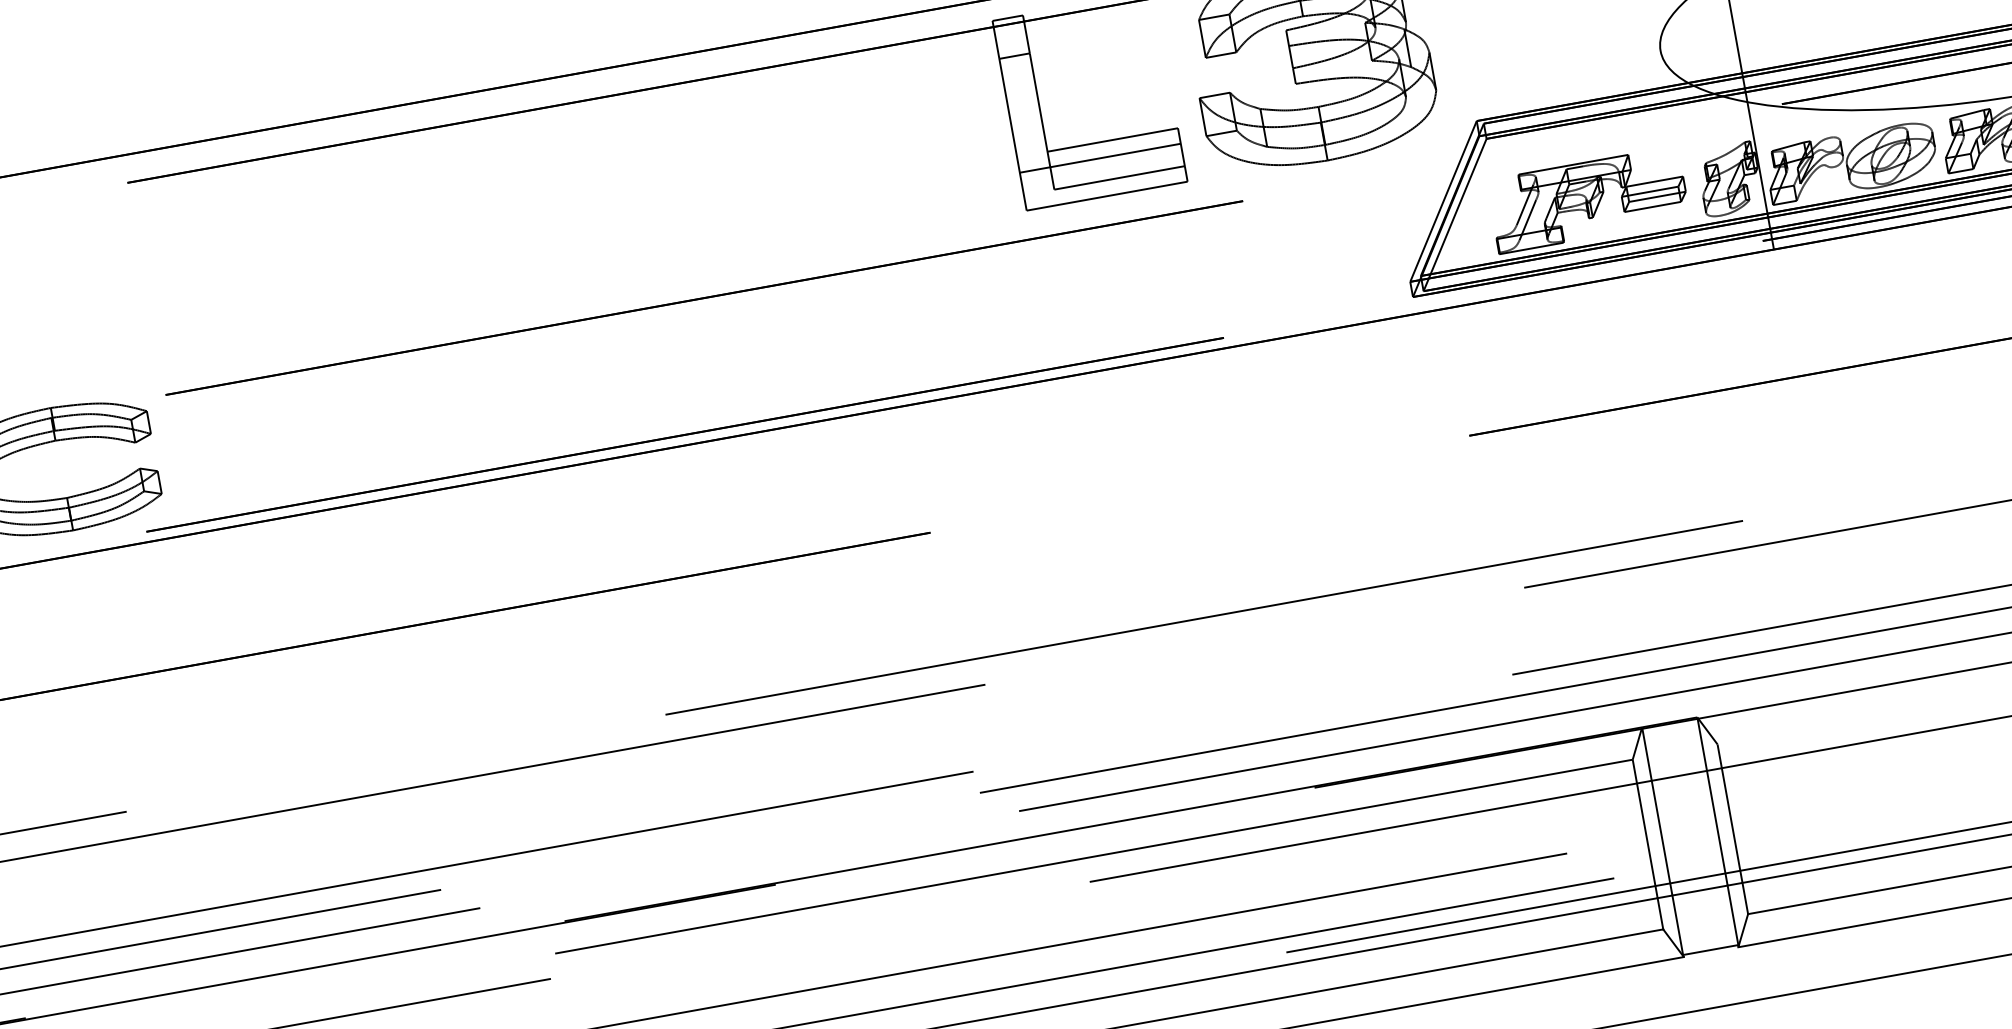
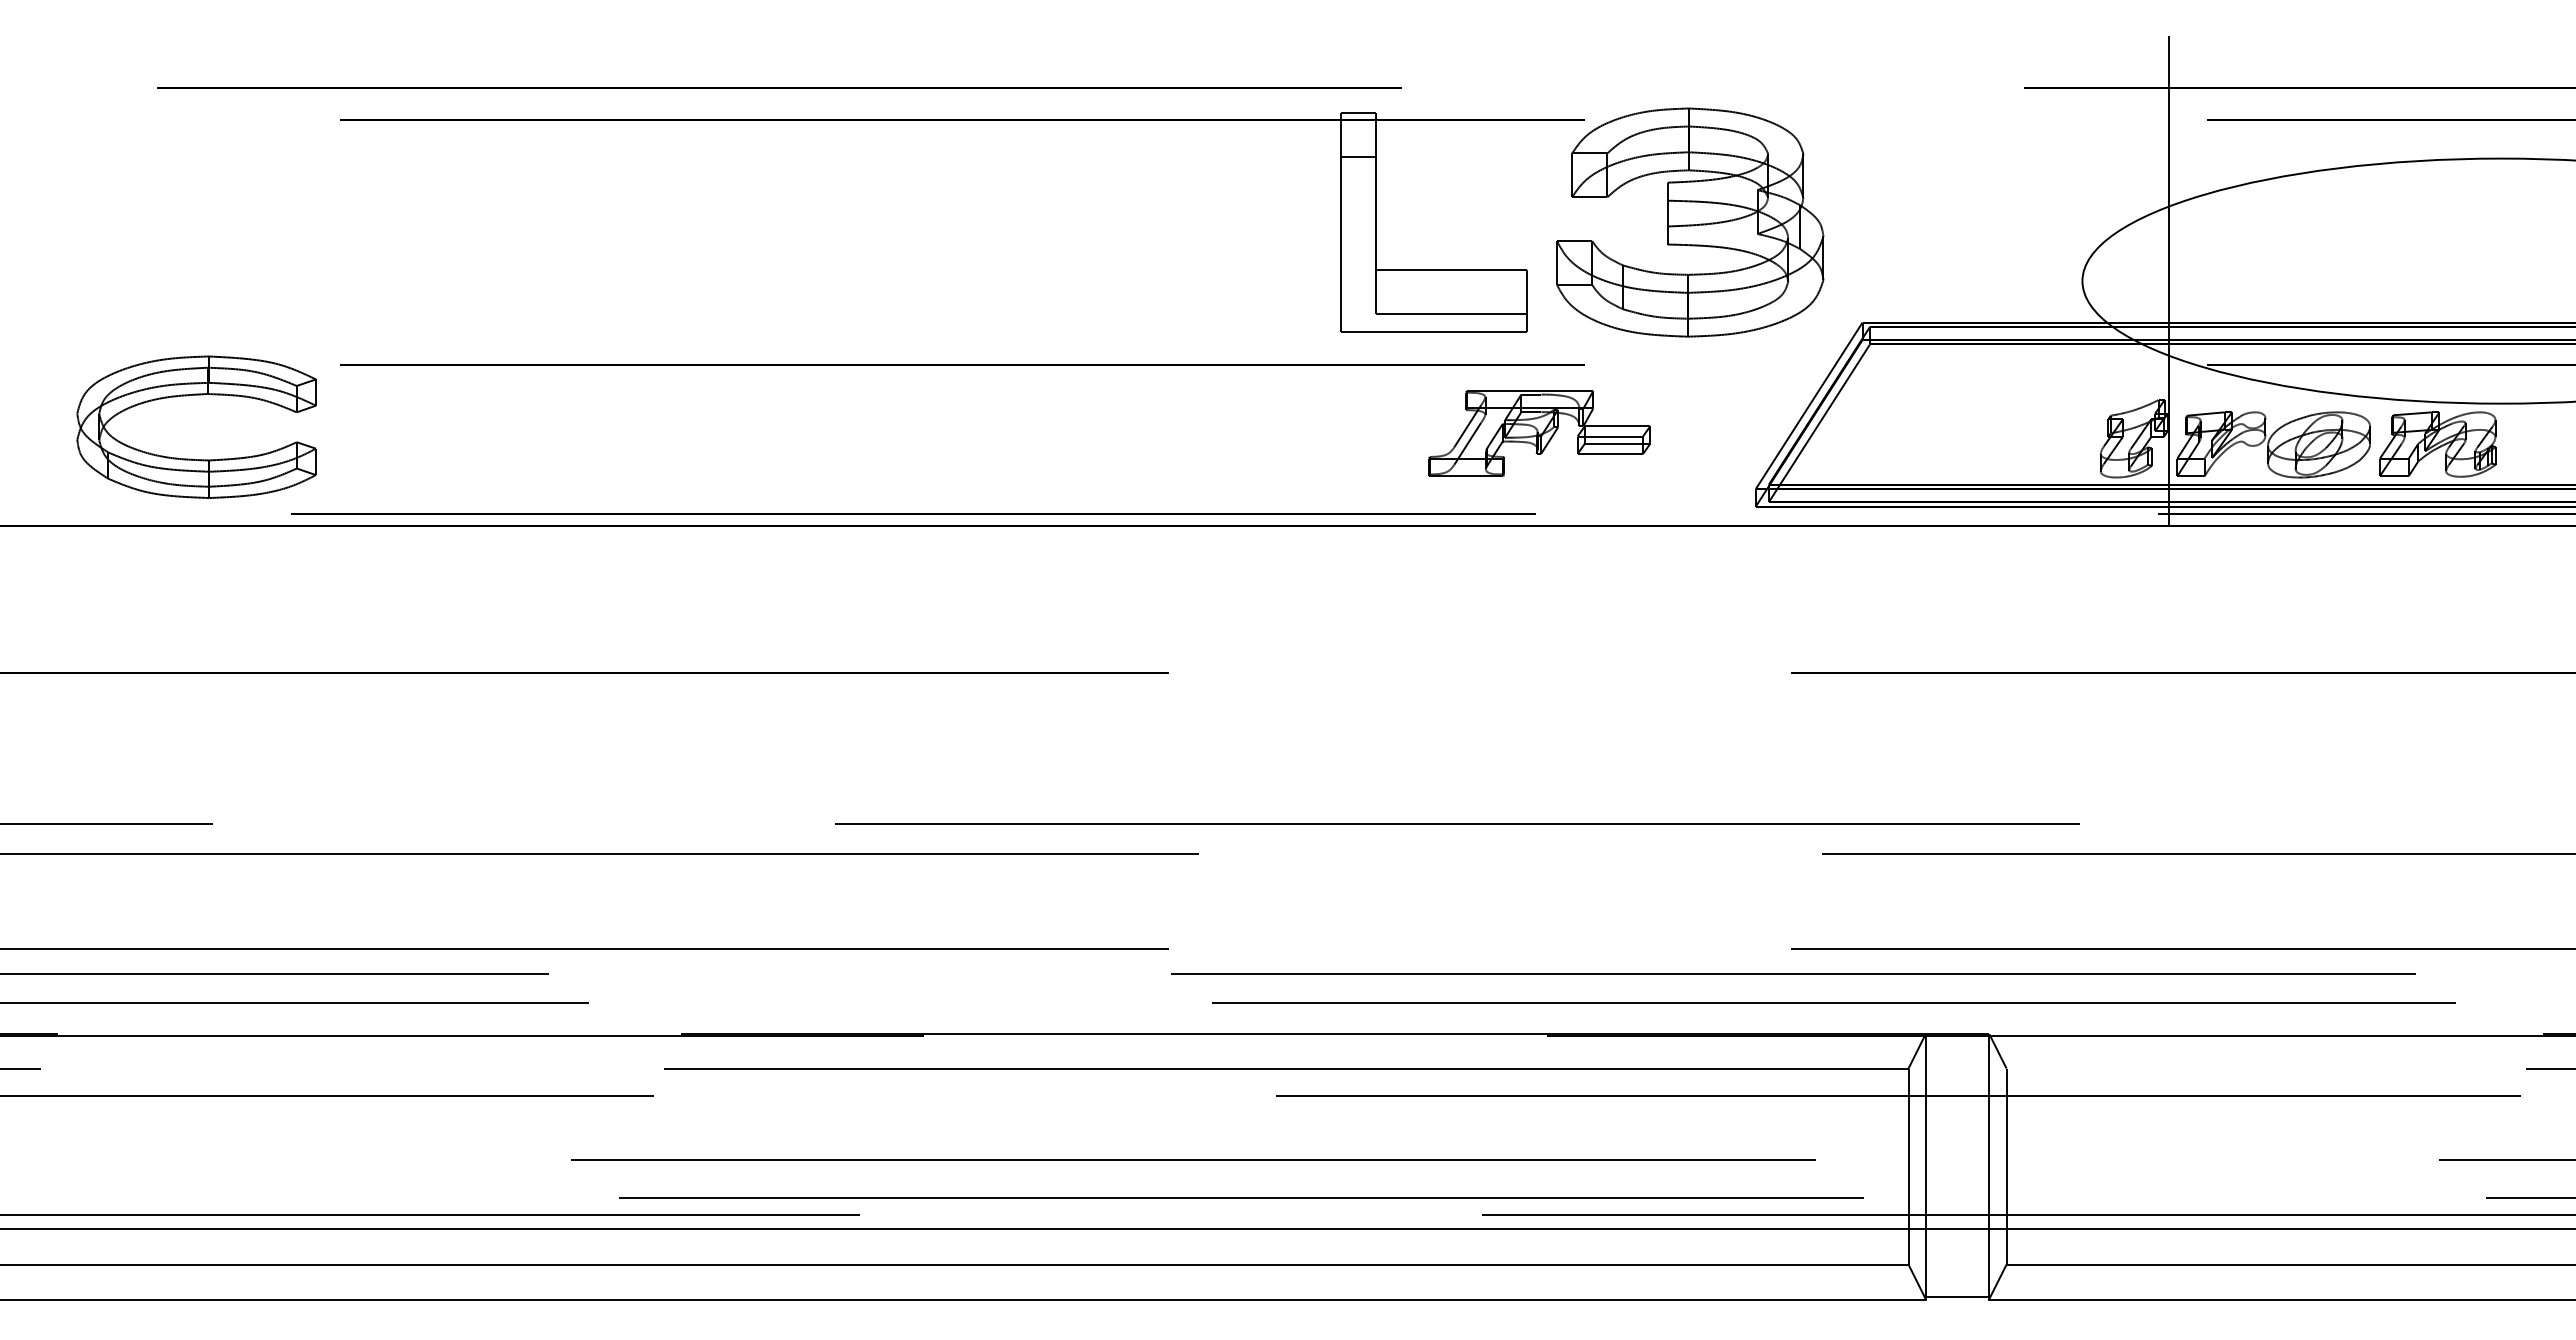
line: (1100, 158) -> (1433, 288), removed
part: (1588, 200) -> (1539, 433), moved

